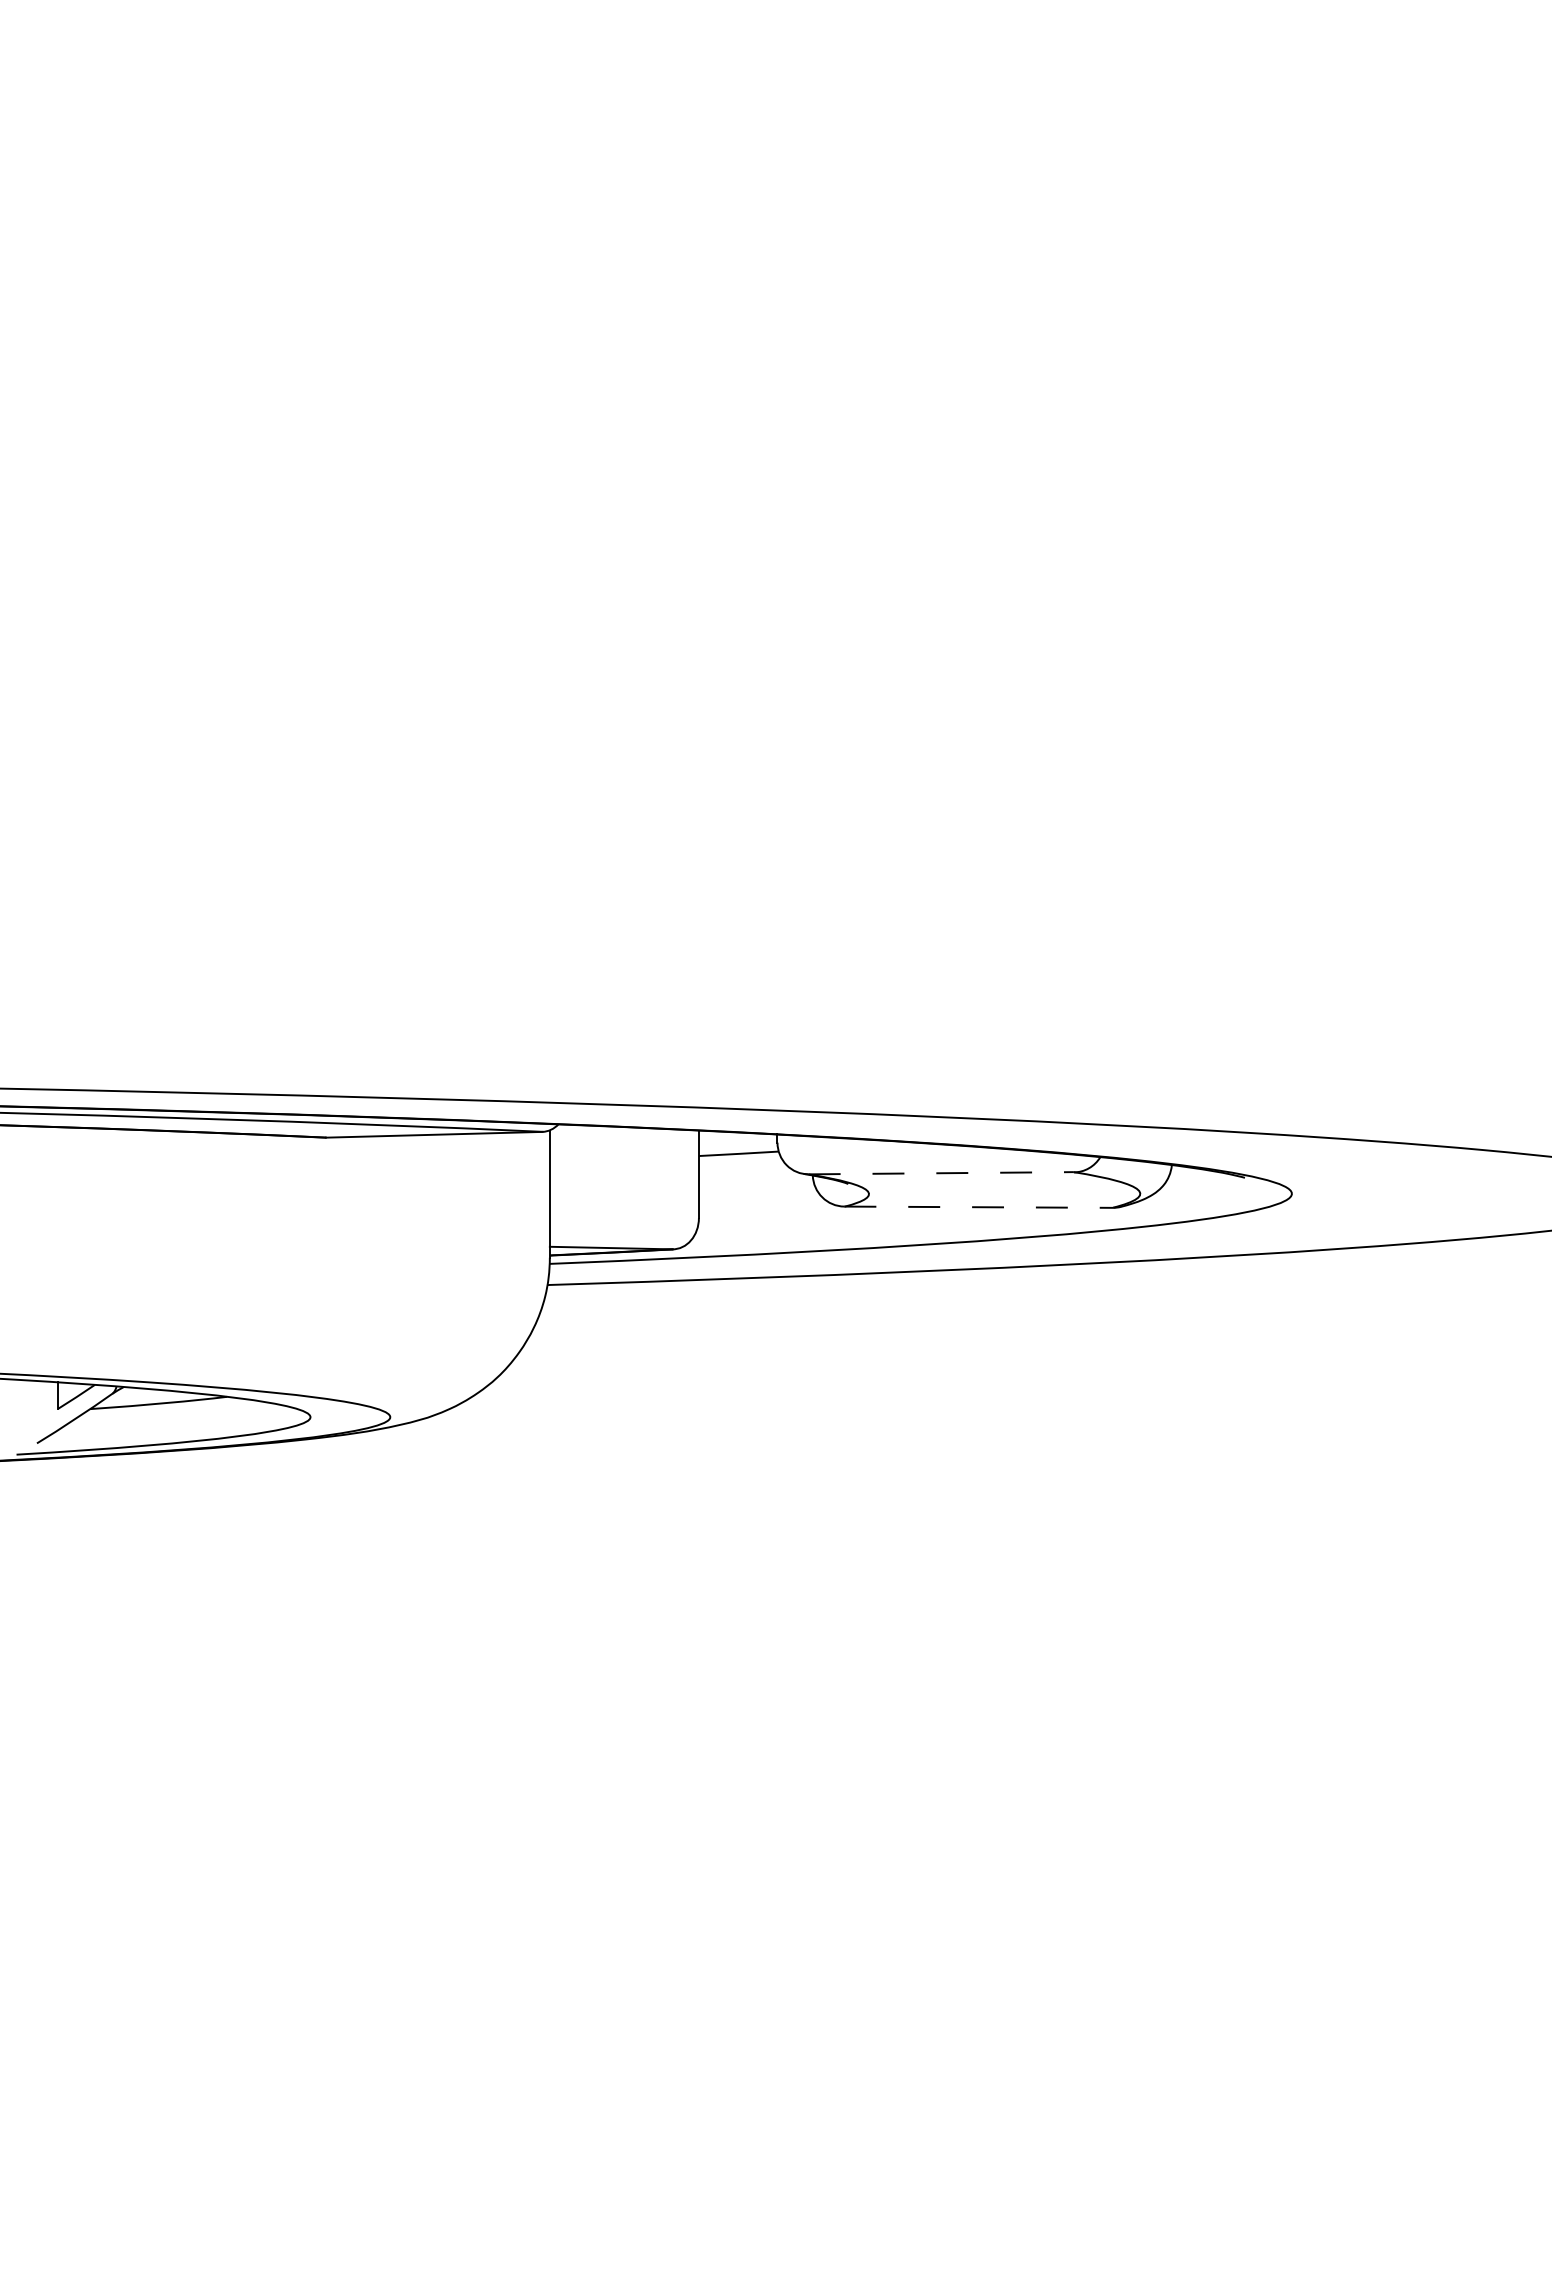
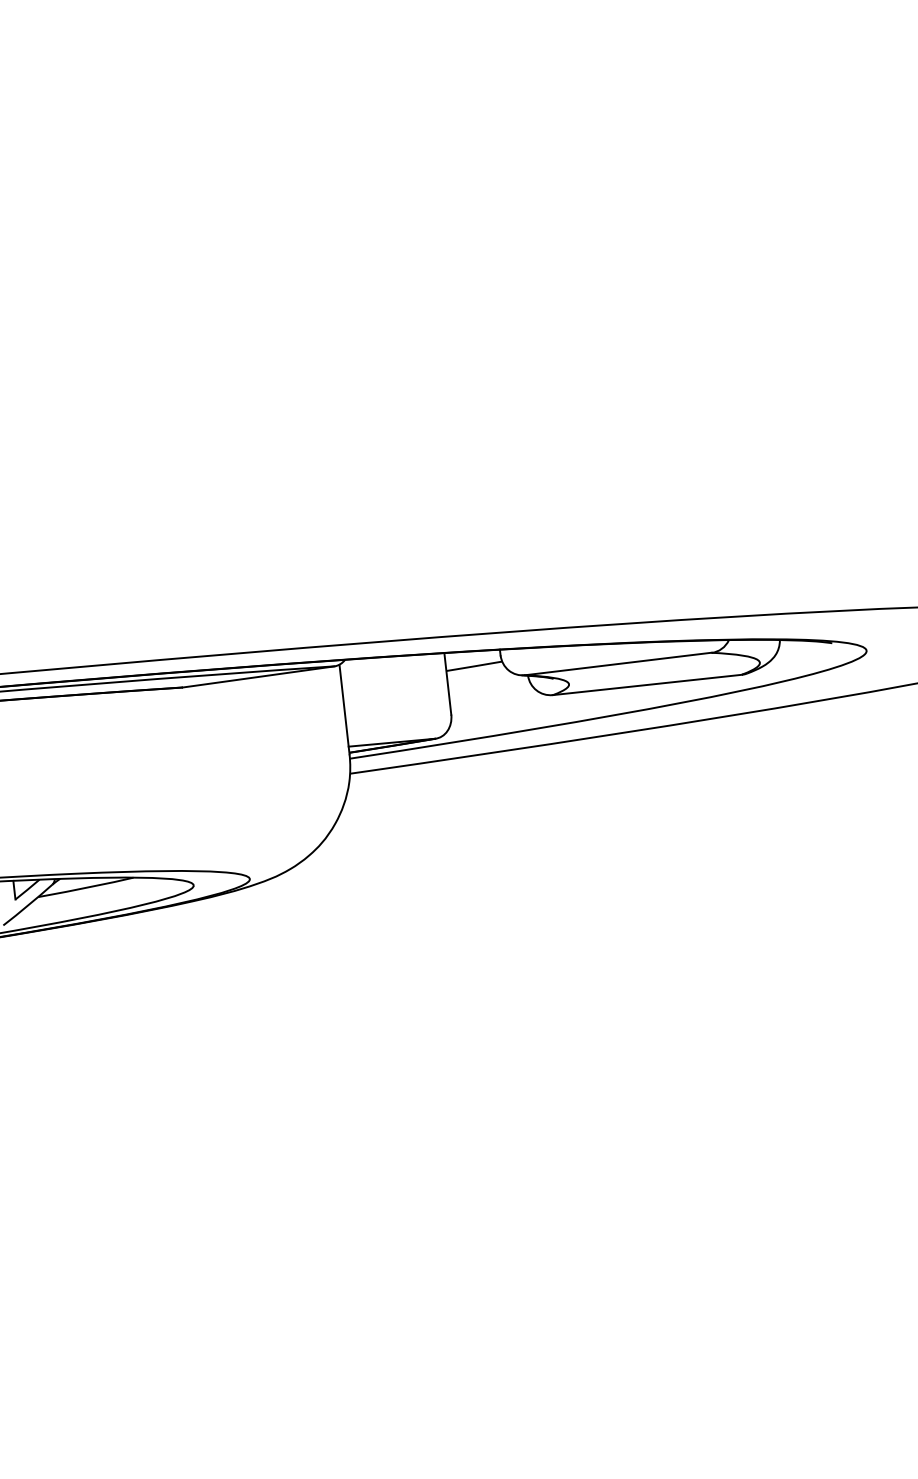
line: (941, 1173) -> (618, 664), dashed -> solid
line: (979, 1207) -> (647, 685), dashed -> solid

